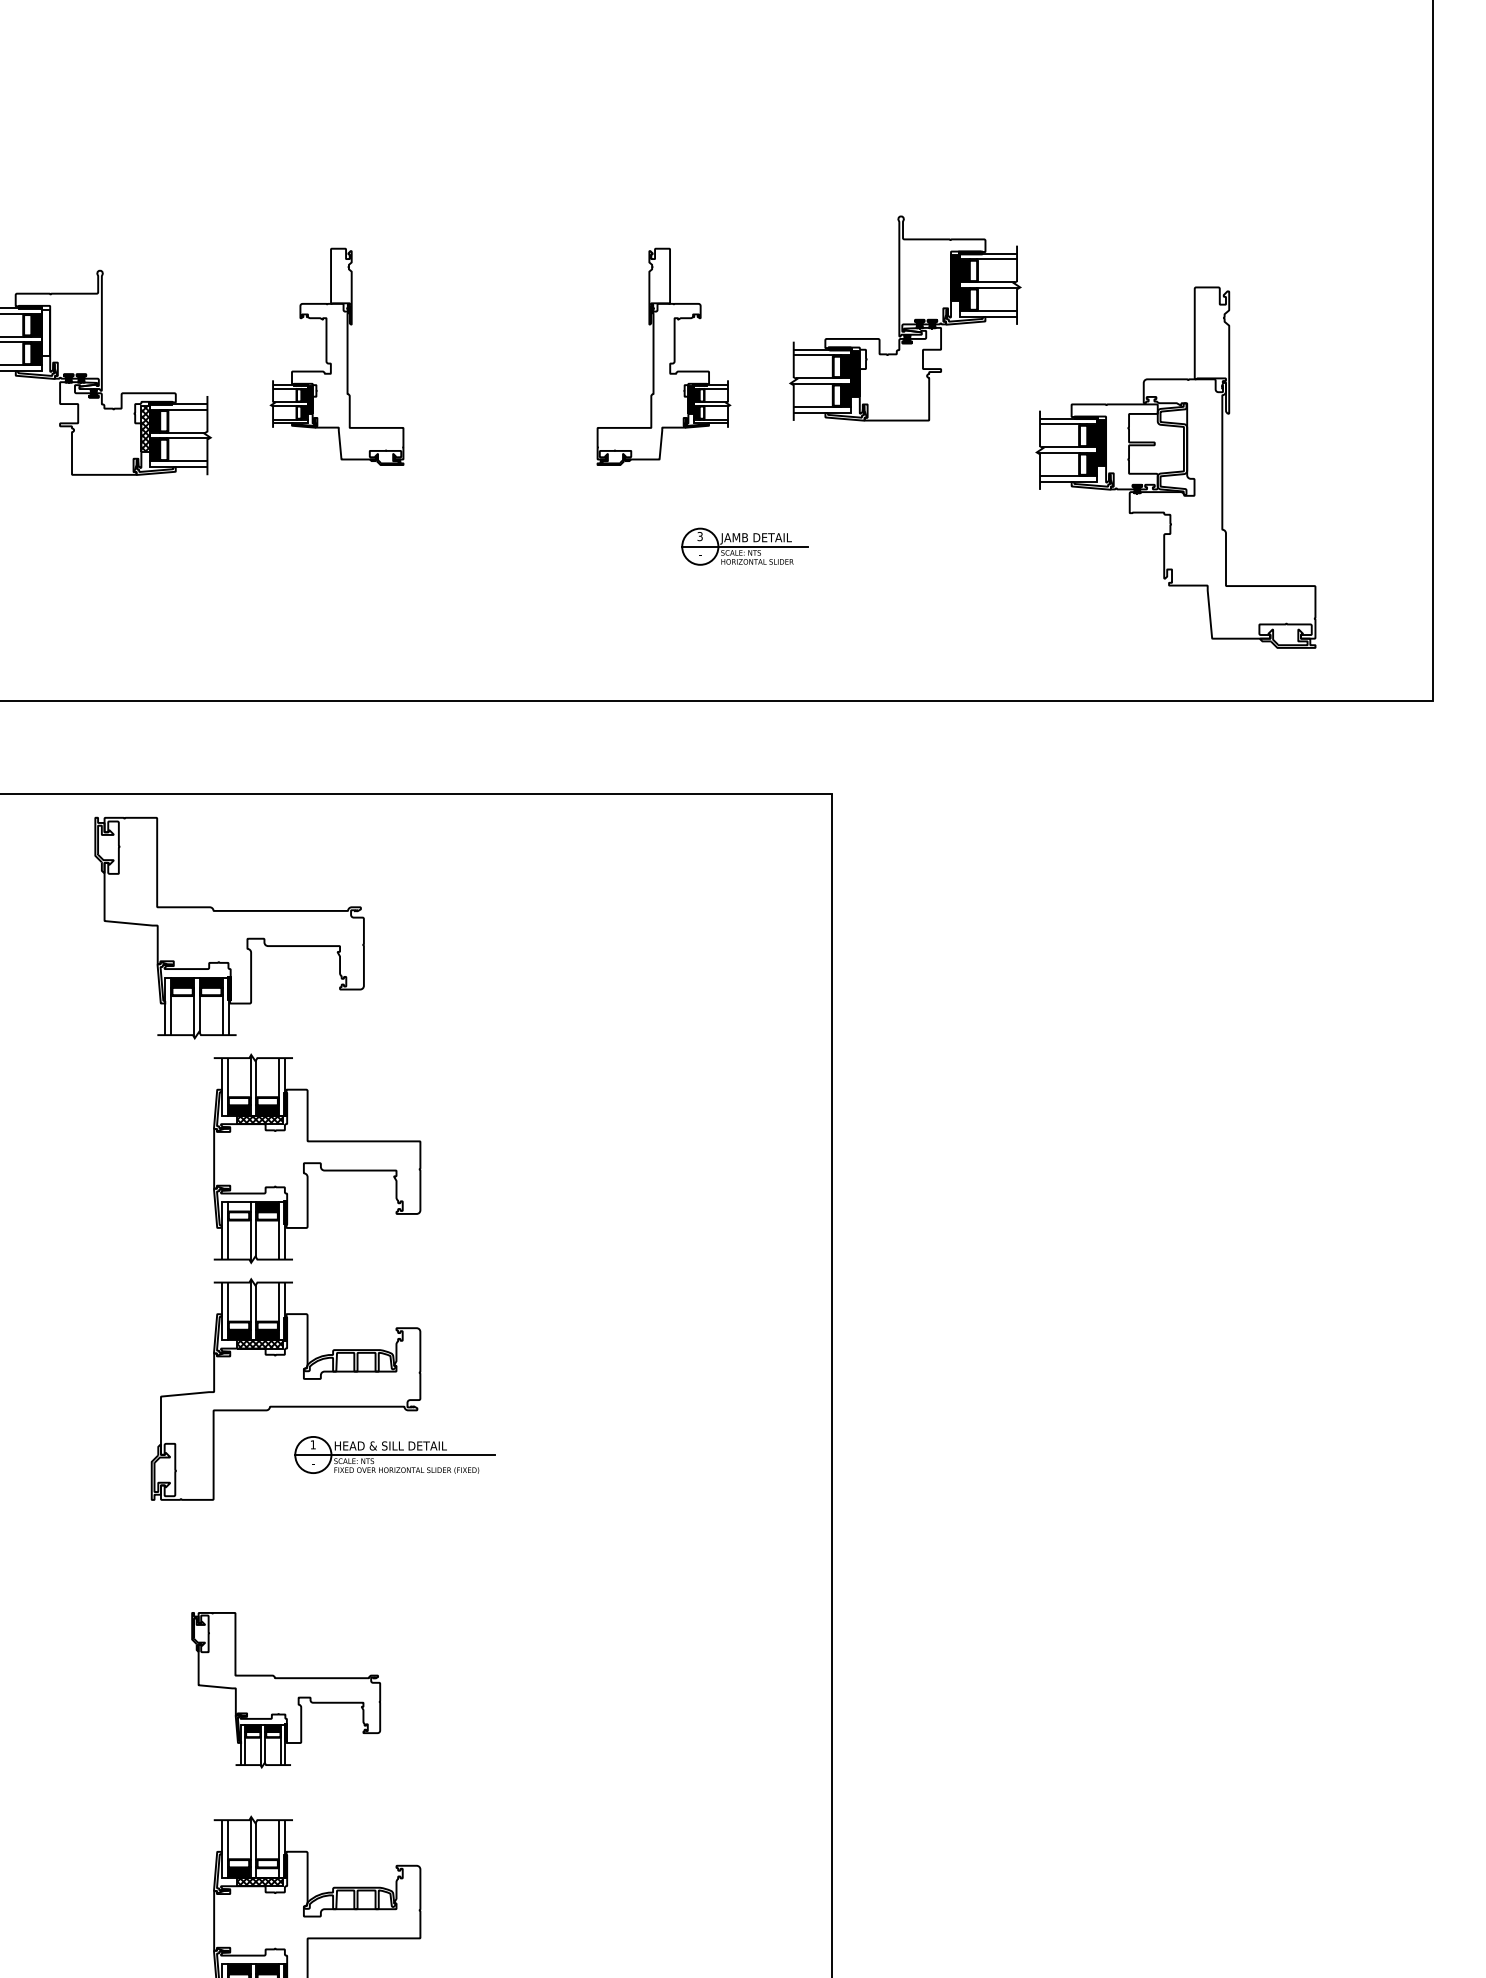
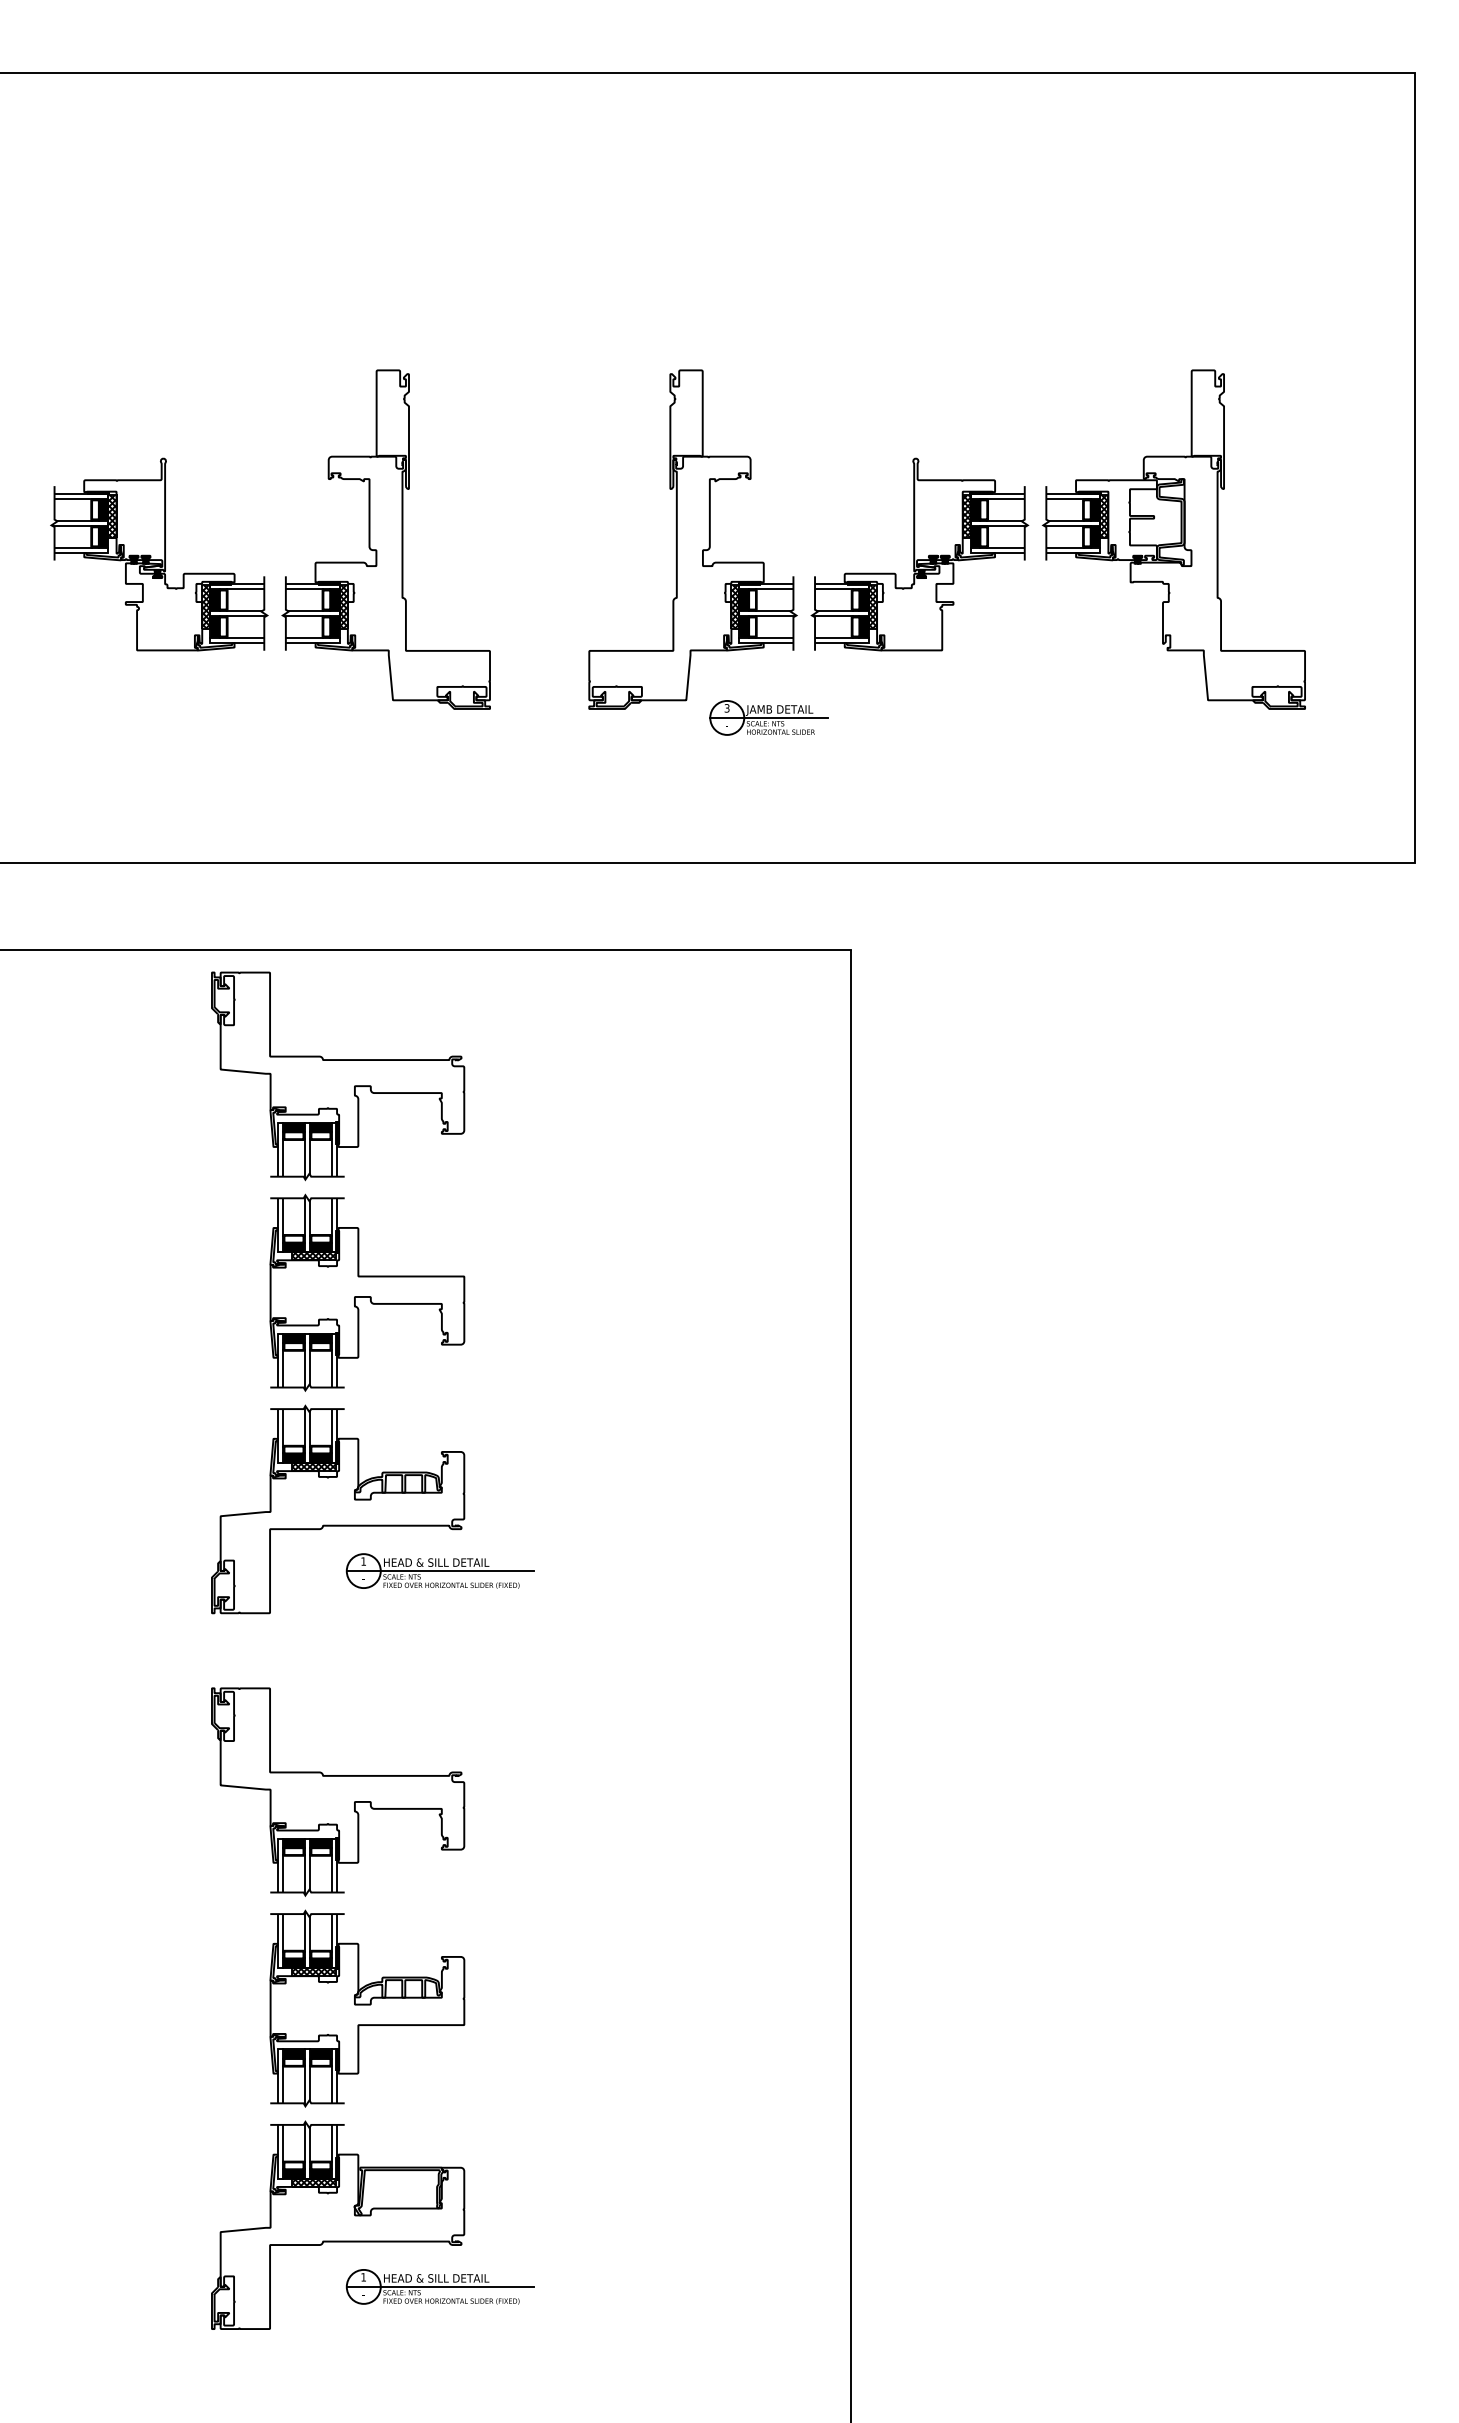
part: (904, 318) -> (919, 554), moved
hatch: (45, 332) -> (112, 516), added
part: (336, 356) -> (385, 539), size x1.67
part: (663, 356) -> (692, 539), size x1.67
part: (1175, 467) -> (1173, 539), moved
part: (230, 928) -> (338, 1076), moved
fill: (238, 1207) -> (293, 1338), added
part: (286, 1689) -> (338, 1791), size x1.43
fill: (267, 1872) -> (320, 1963), added

